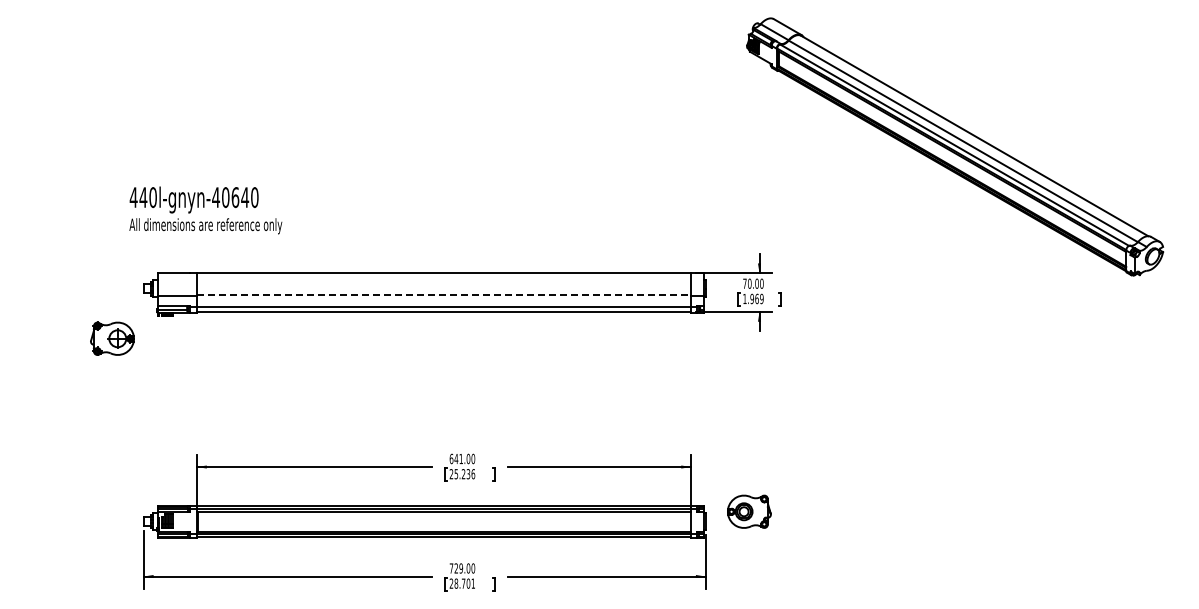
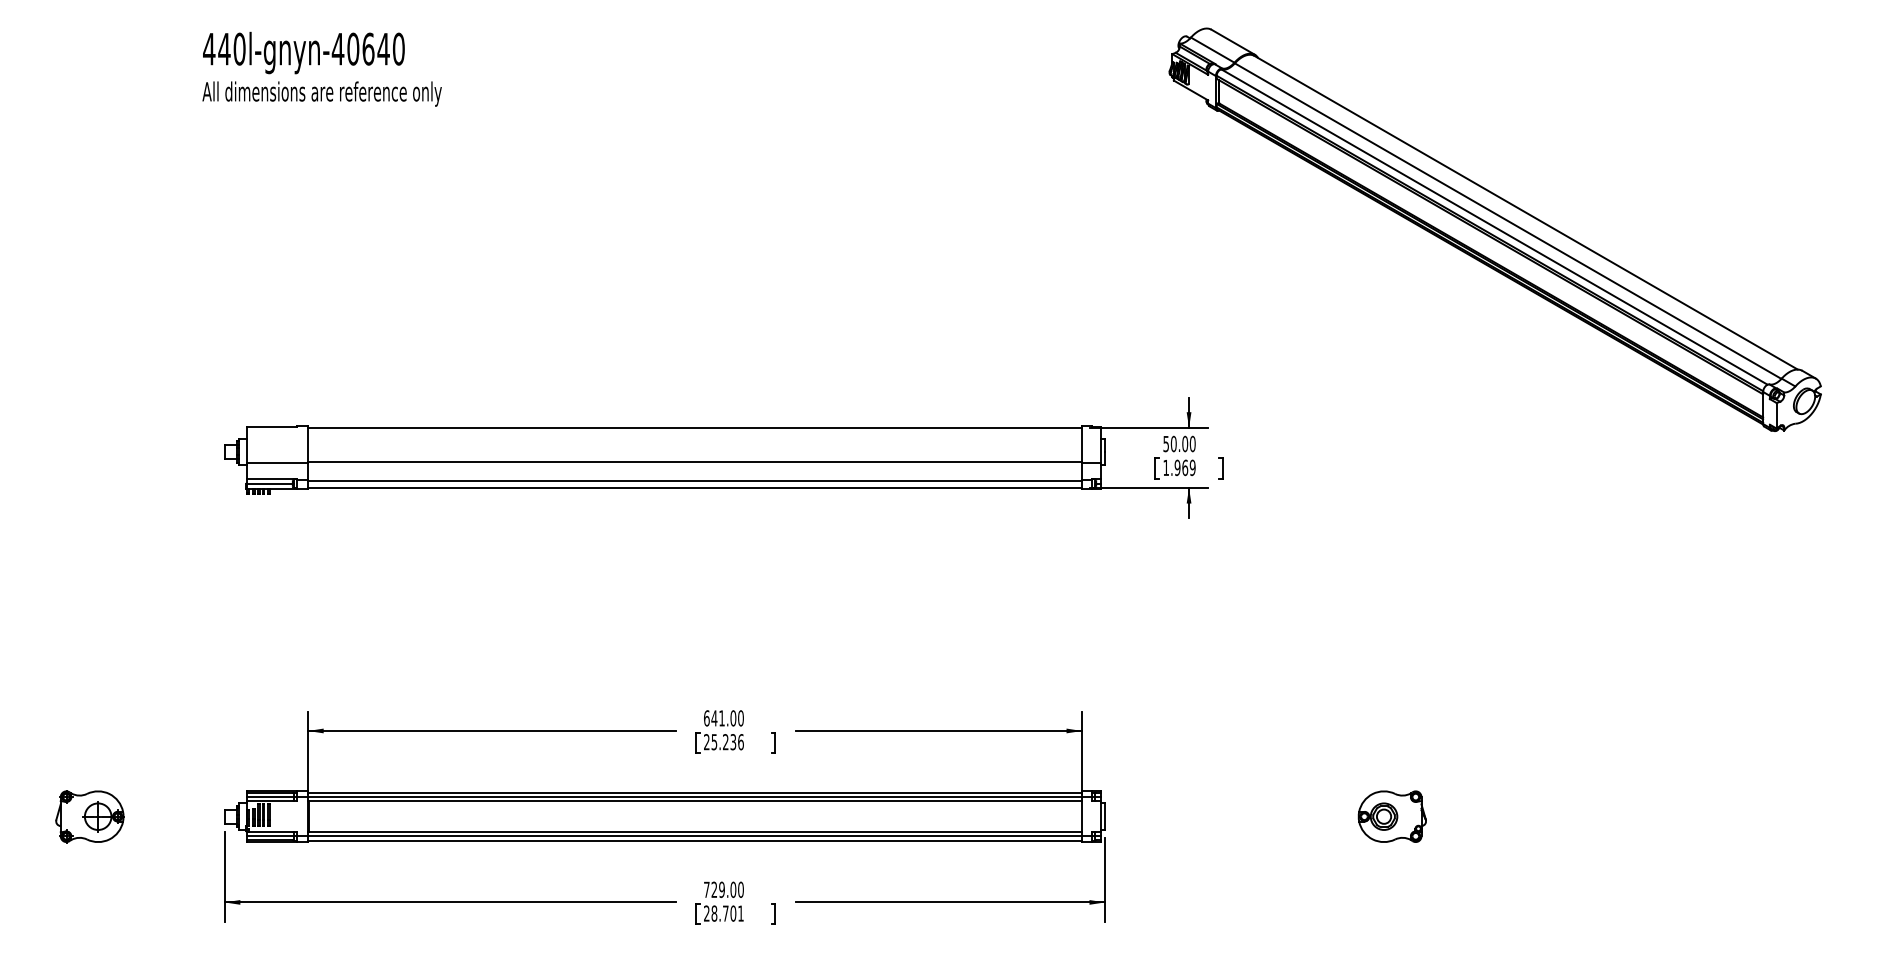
text: (205, 210) -> (321, 69), moved
text: (744, 283) -> (1165, 443), 70.00 -> 50.00
line: (444, 295) -> (695, 462), dashed -> solid
part: (112, 338) -> (89, 816), moved
part: (749, 511) -> (1392, 816), moved

